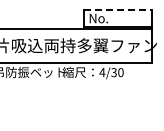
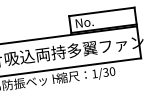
line: (118, 9) -> (102, 11), dashed -> solid
text: (102, 72) -> (94, 73), 4/30 -> 1/30

